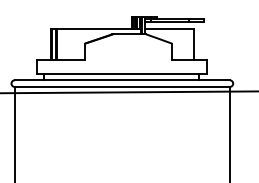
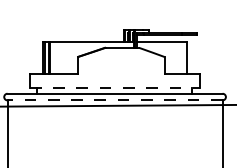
line: (122, 74) -> (115, 87), solid -> dashed
line: (122, 86) -> (115, 99), solid -> dashed

